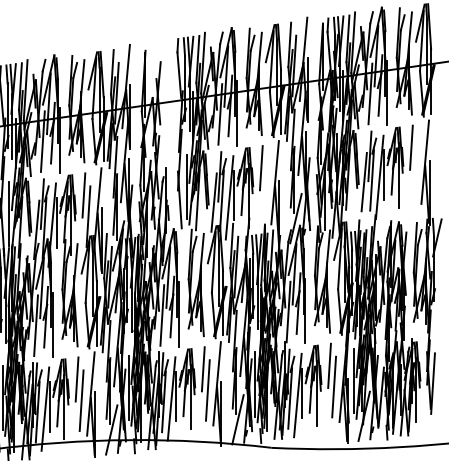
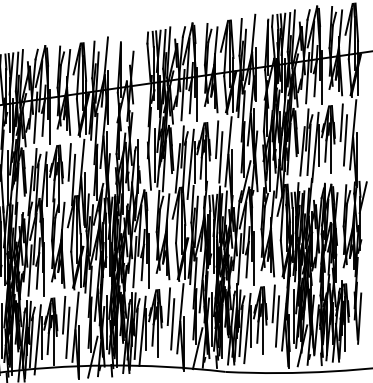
line: (415, 169) -> (345, 140), added
line: (265, 189) -> (220, 157), added

